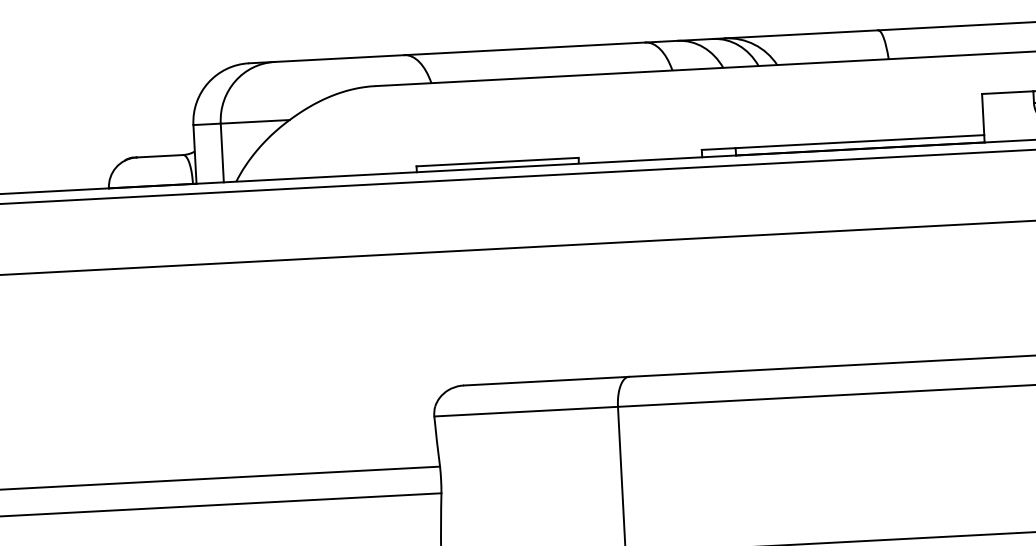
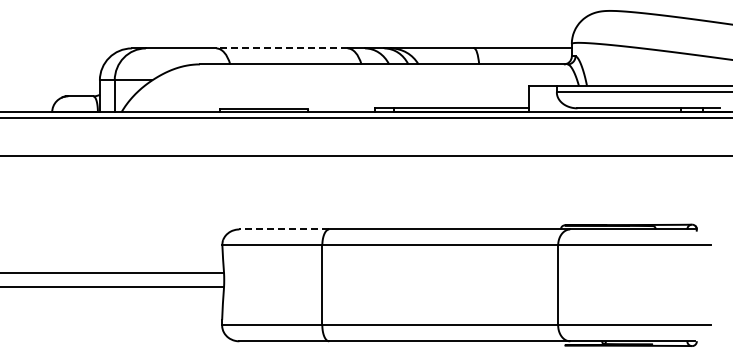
line: (525, 48) -> (282, 48), solid -> dashed
line: (546, 381) -> (284, 229), solid -> dashed

